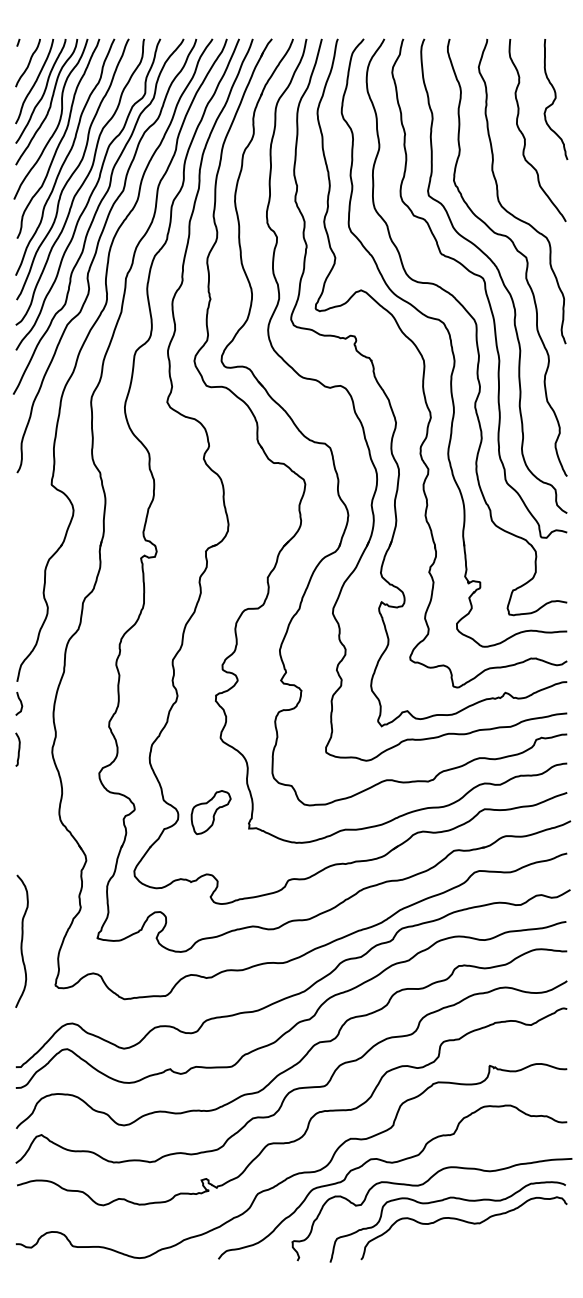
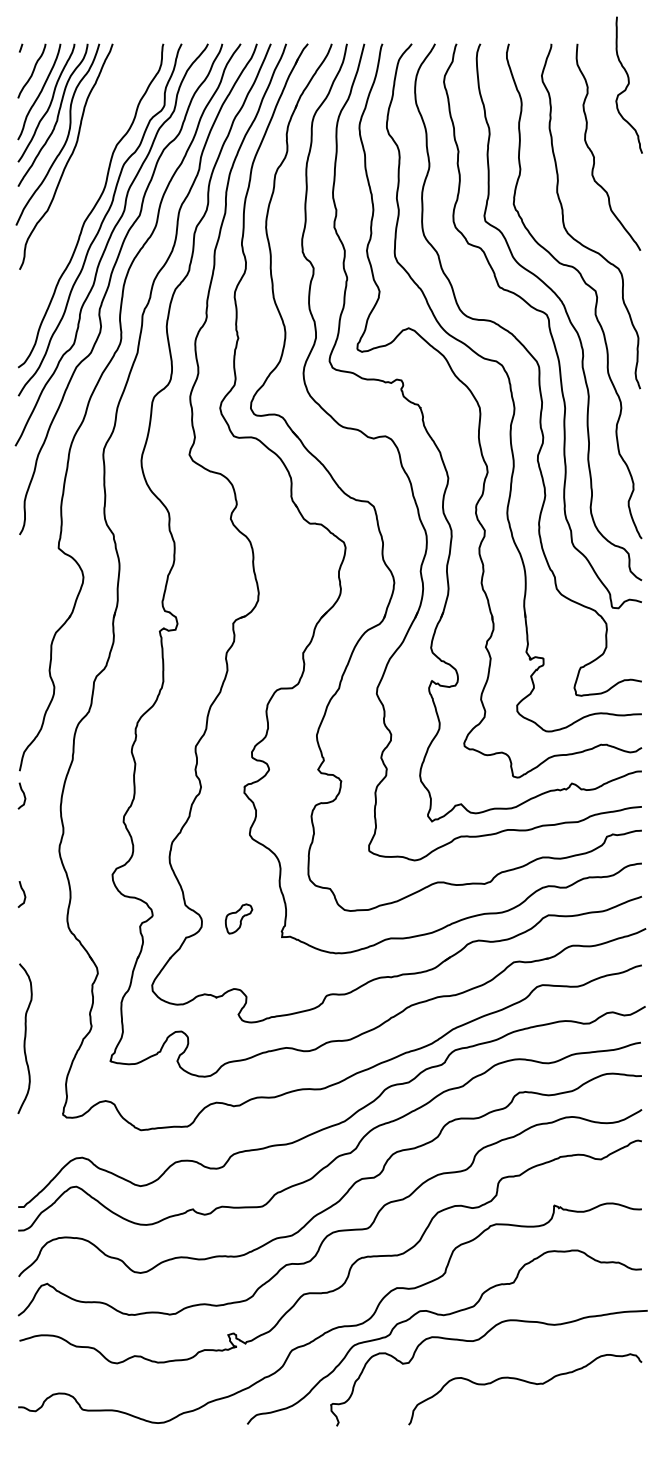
curve: (555, 99) -> (628, 85), moved
part: (72, 169) -> (82, 191), removed
curve: (18, 749) -> (21, 847), removed
curve: (20, 790) -> (23, 894), added
part: (210, 812) -> (238, 918), size x0.6
curve: (21, 940) -> (24, 1037), moved
curve: (442, 1201) -> (500, 1359), removed

